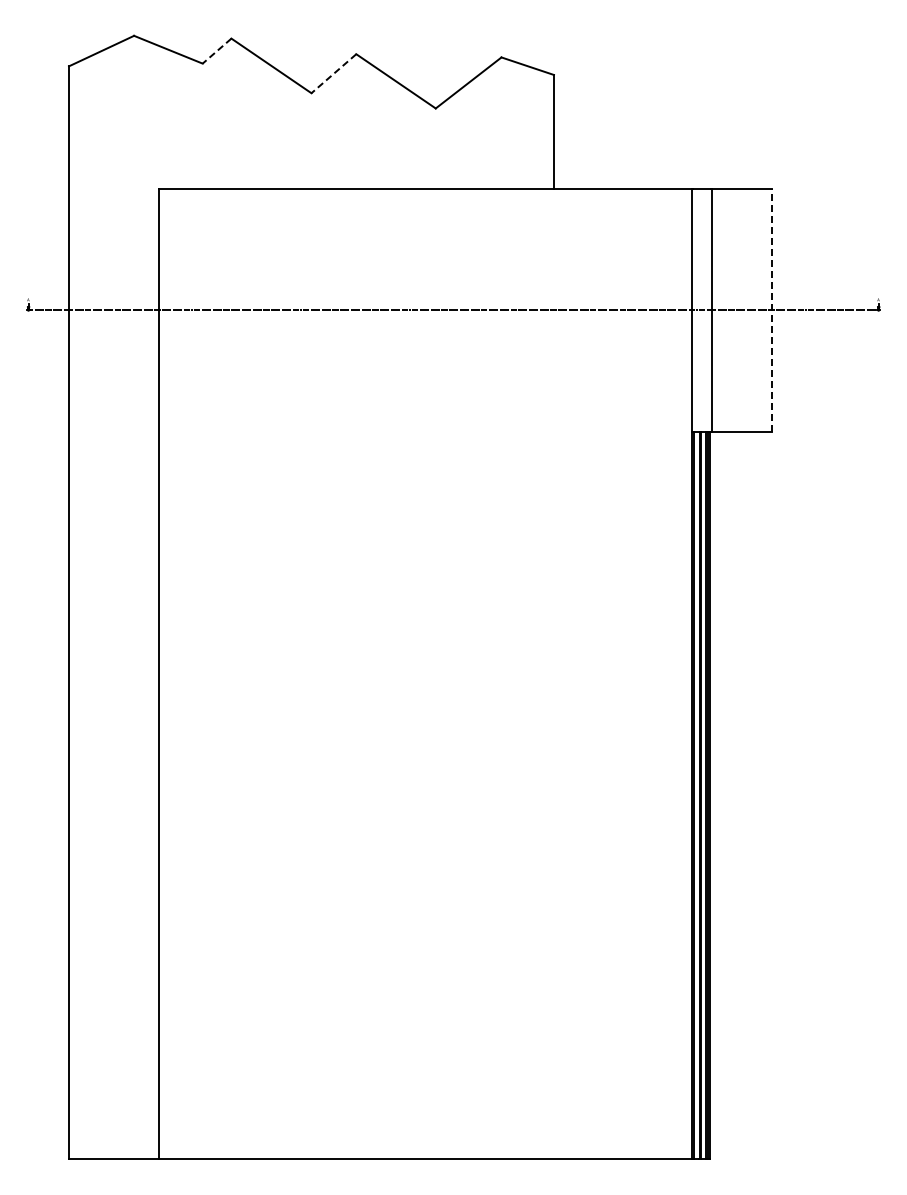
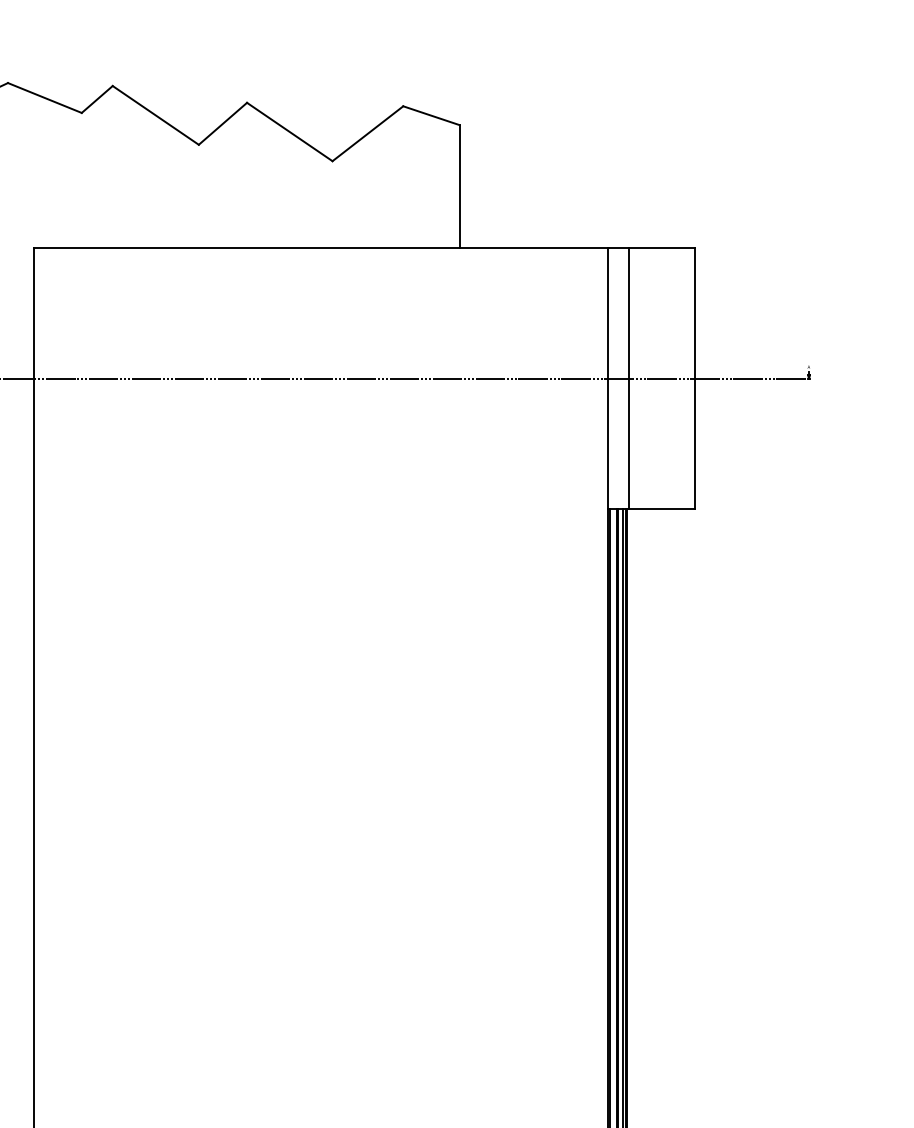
line: (216, 51) -> (96, 99), dashed -> solid
line: (333, 73) -> (222, 123), dashed -> solid
line: (772, 309) -> (694, 377), dashed -> solid

